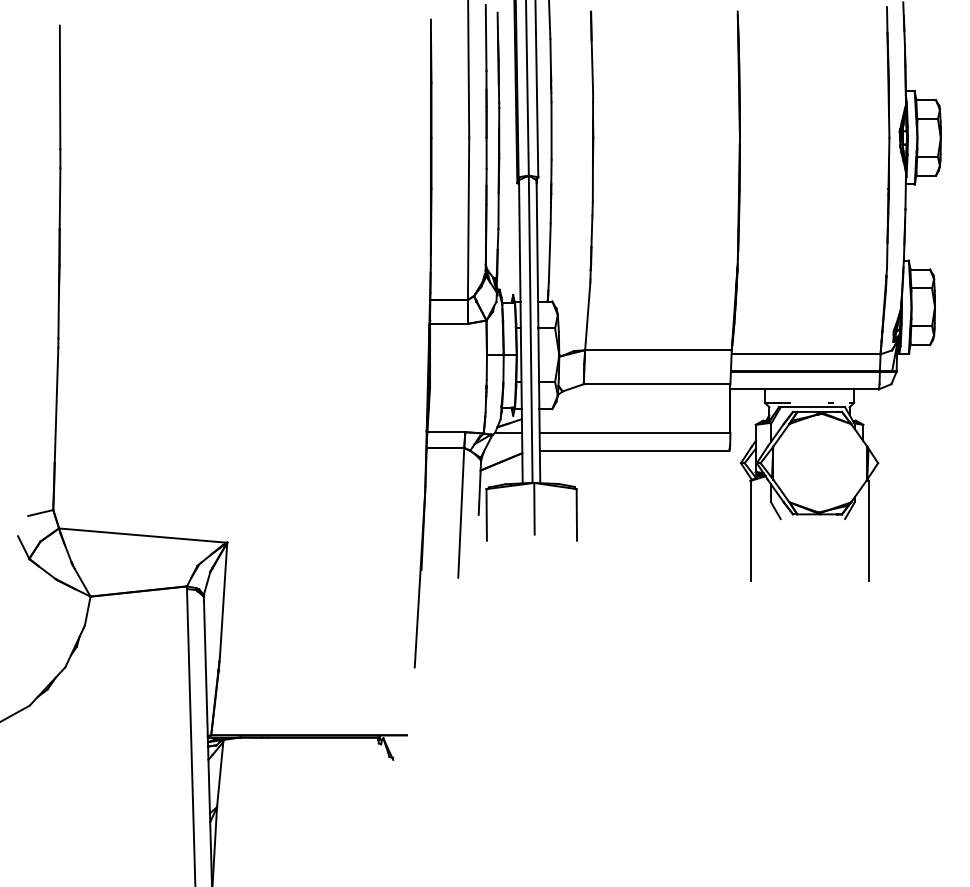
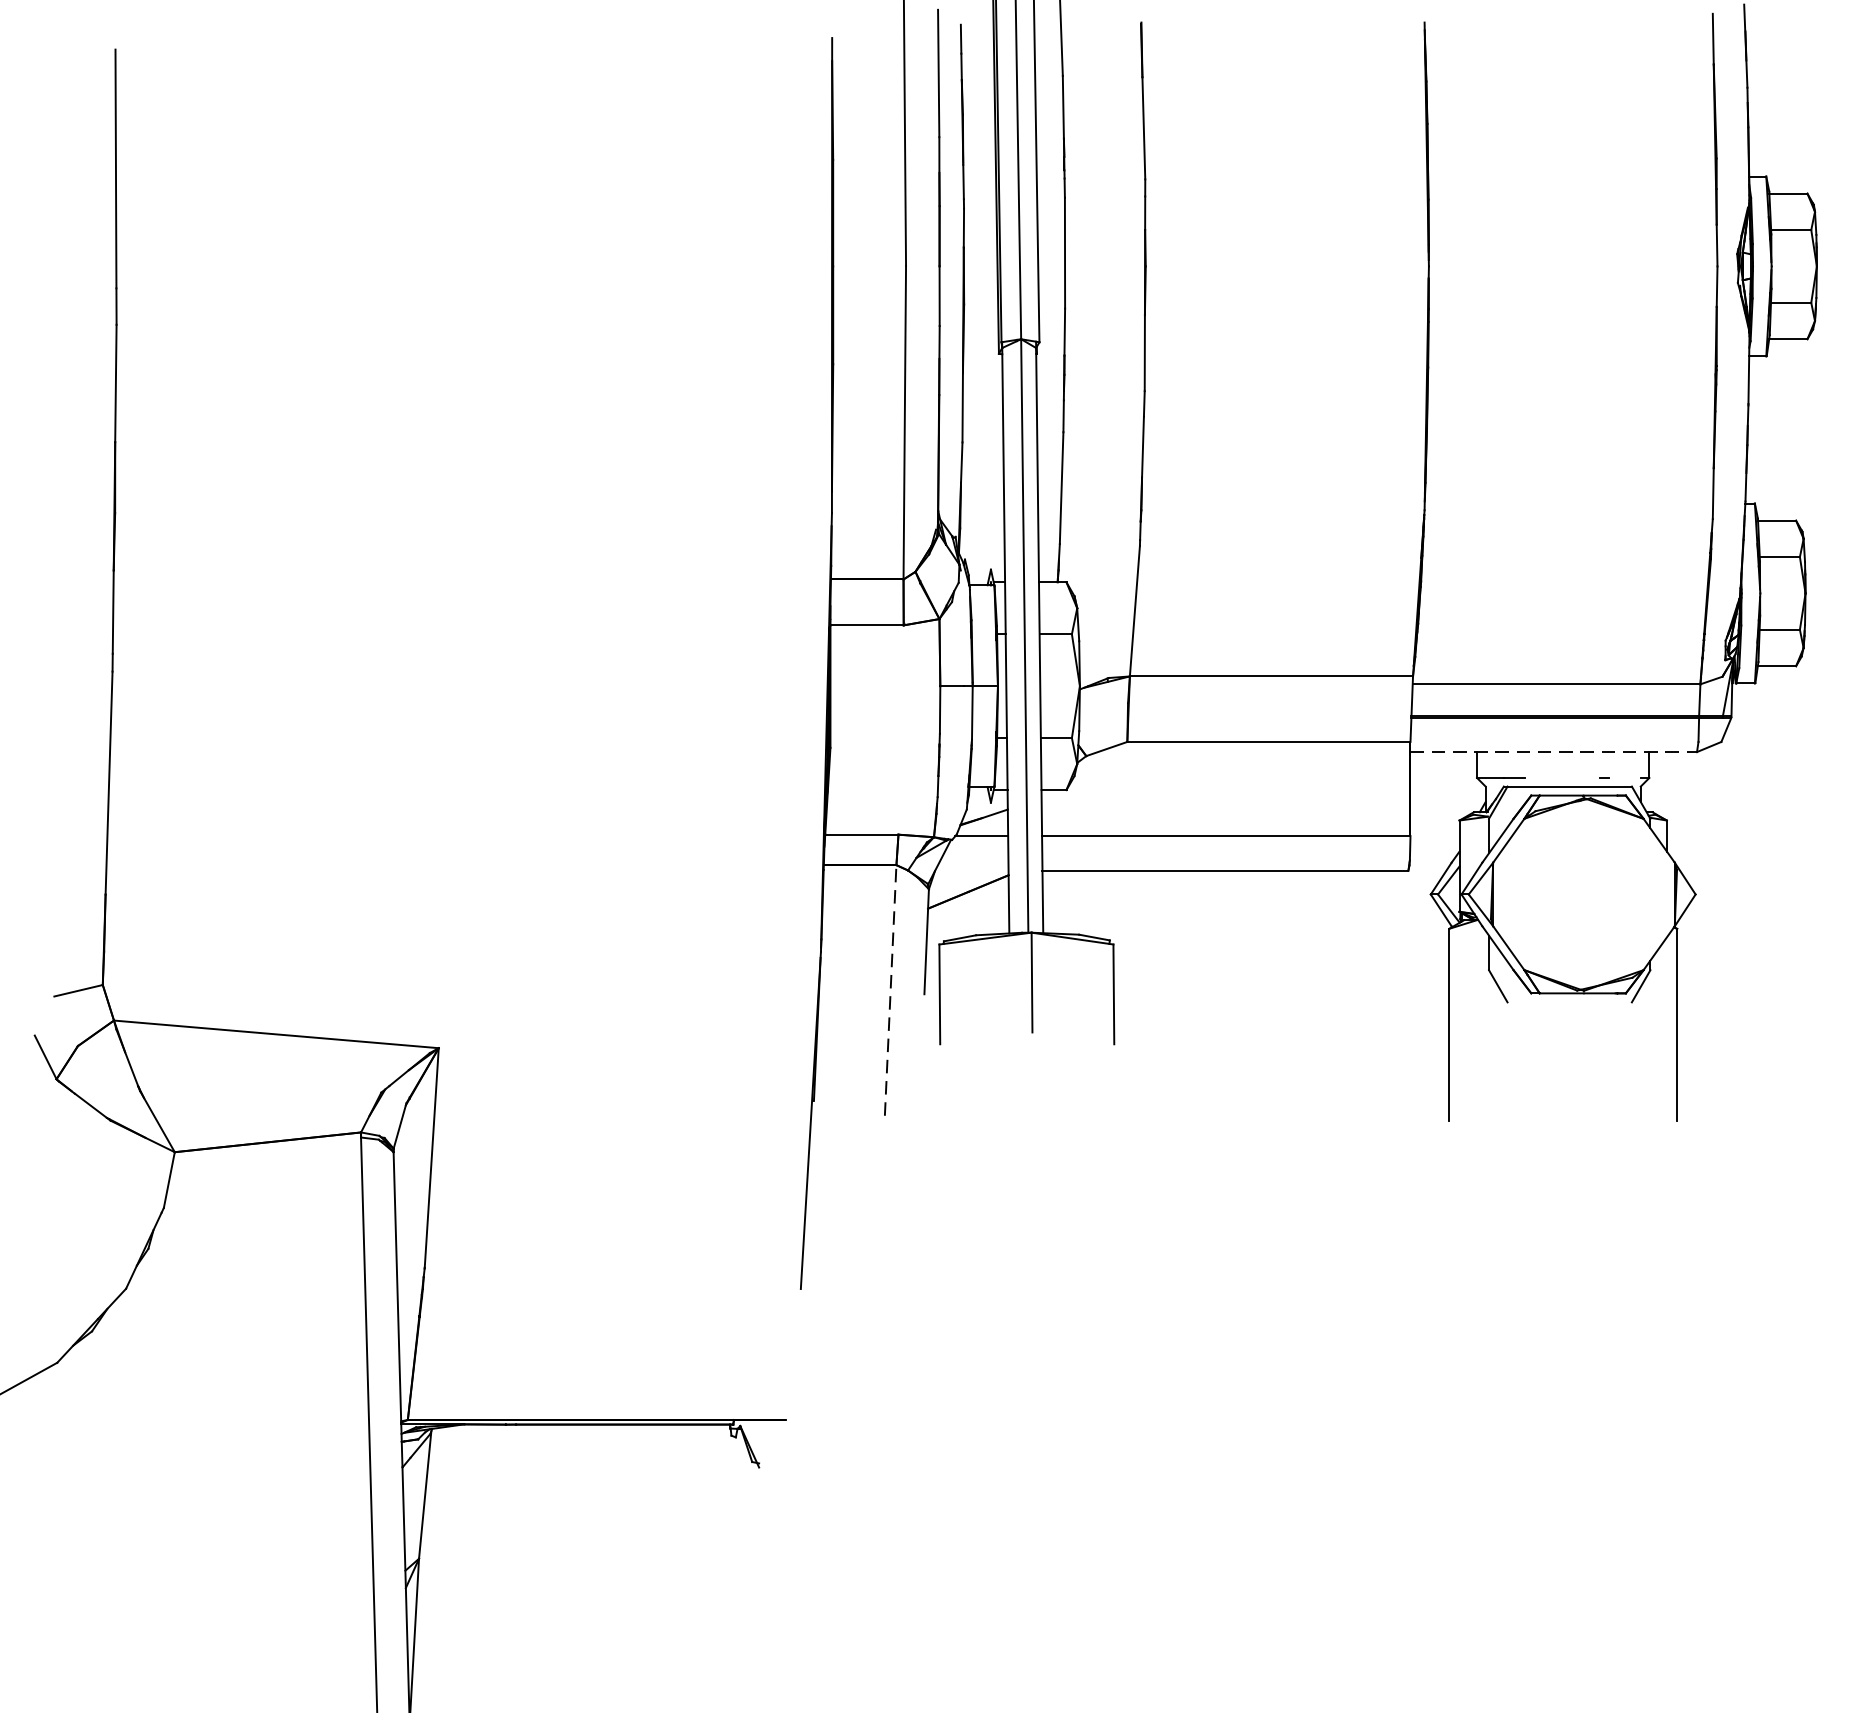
line: (805, 389) -> (1555, 752), solid -> dashed
line: (461, 512) -> (891, 989), solid -> dashed

